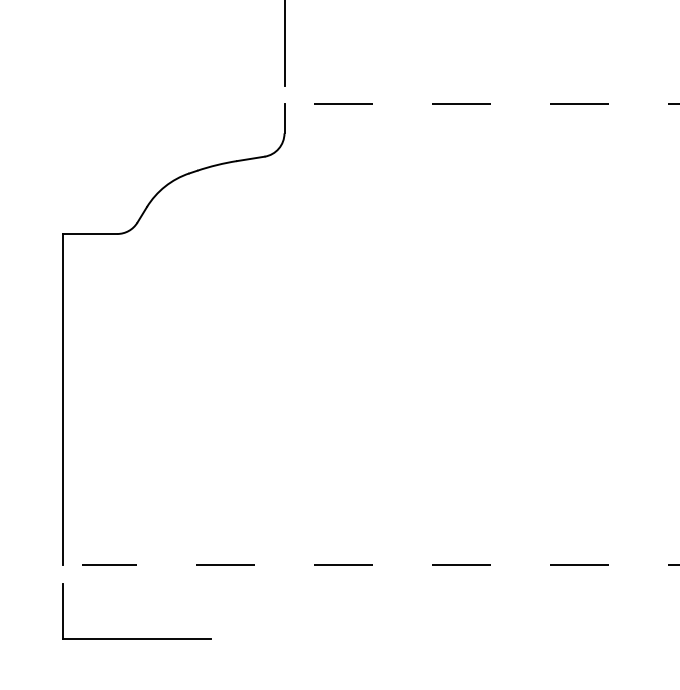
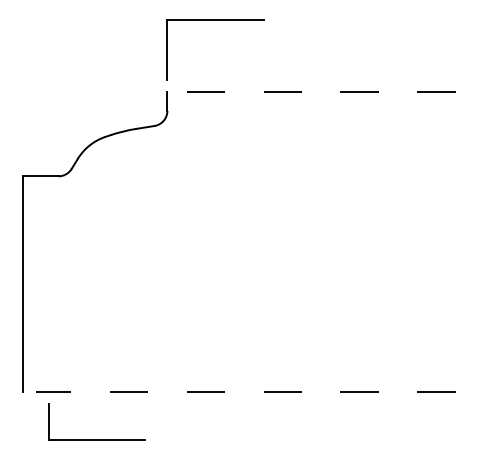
part: (135, 638) -> (96, 439), moved

